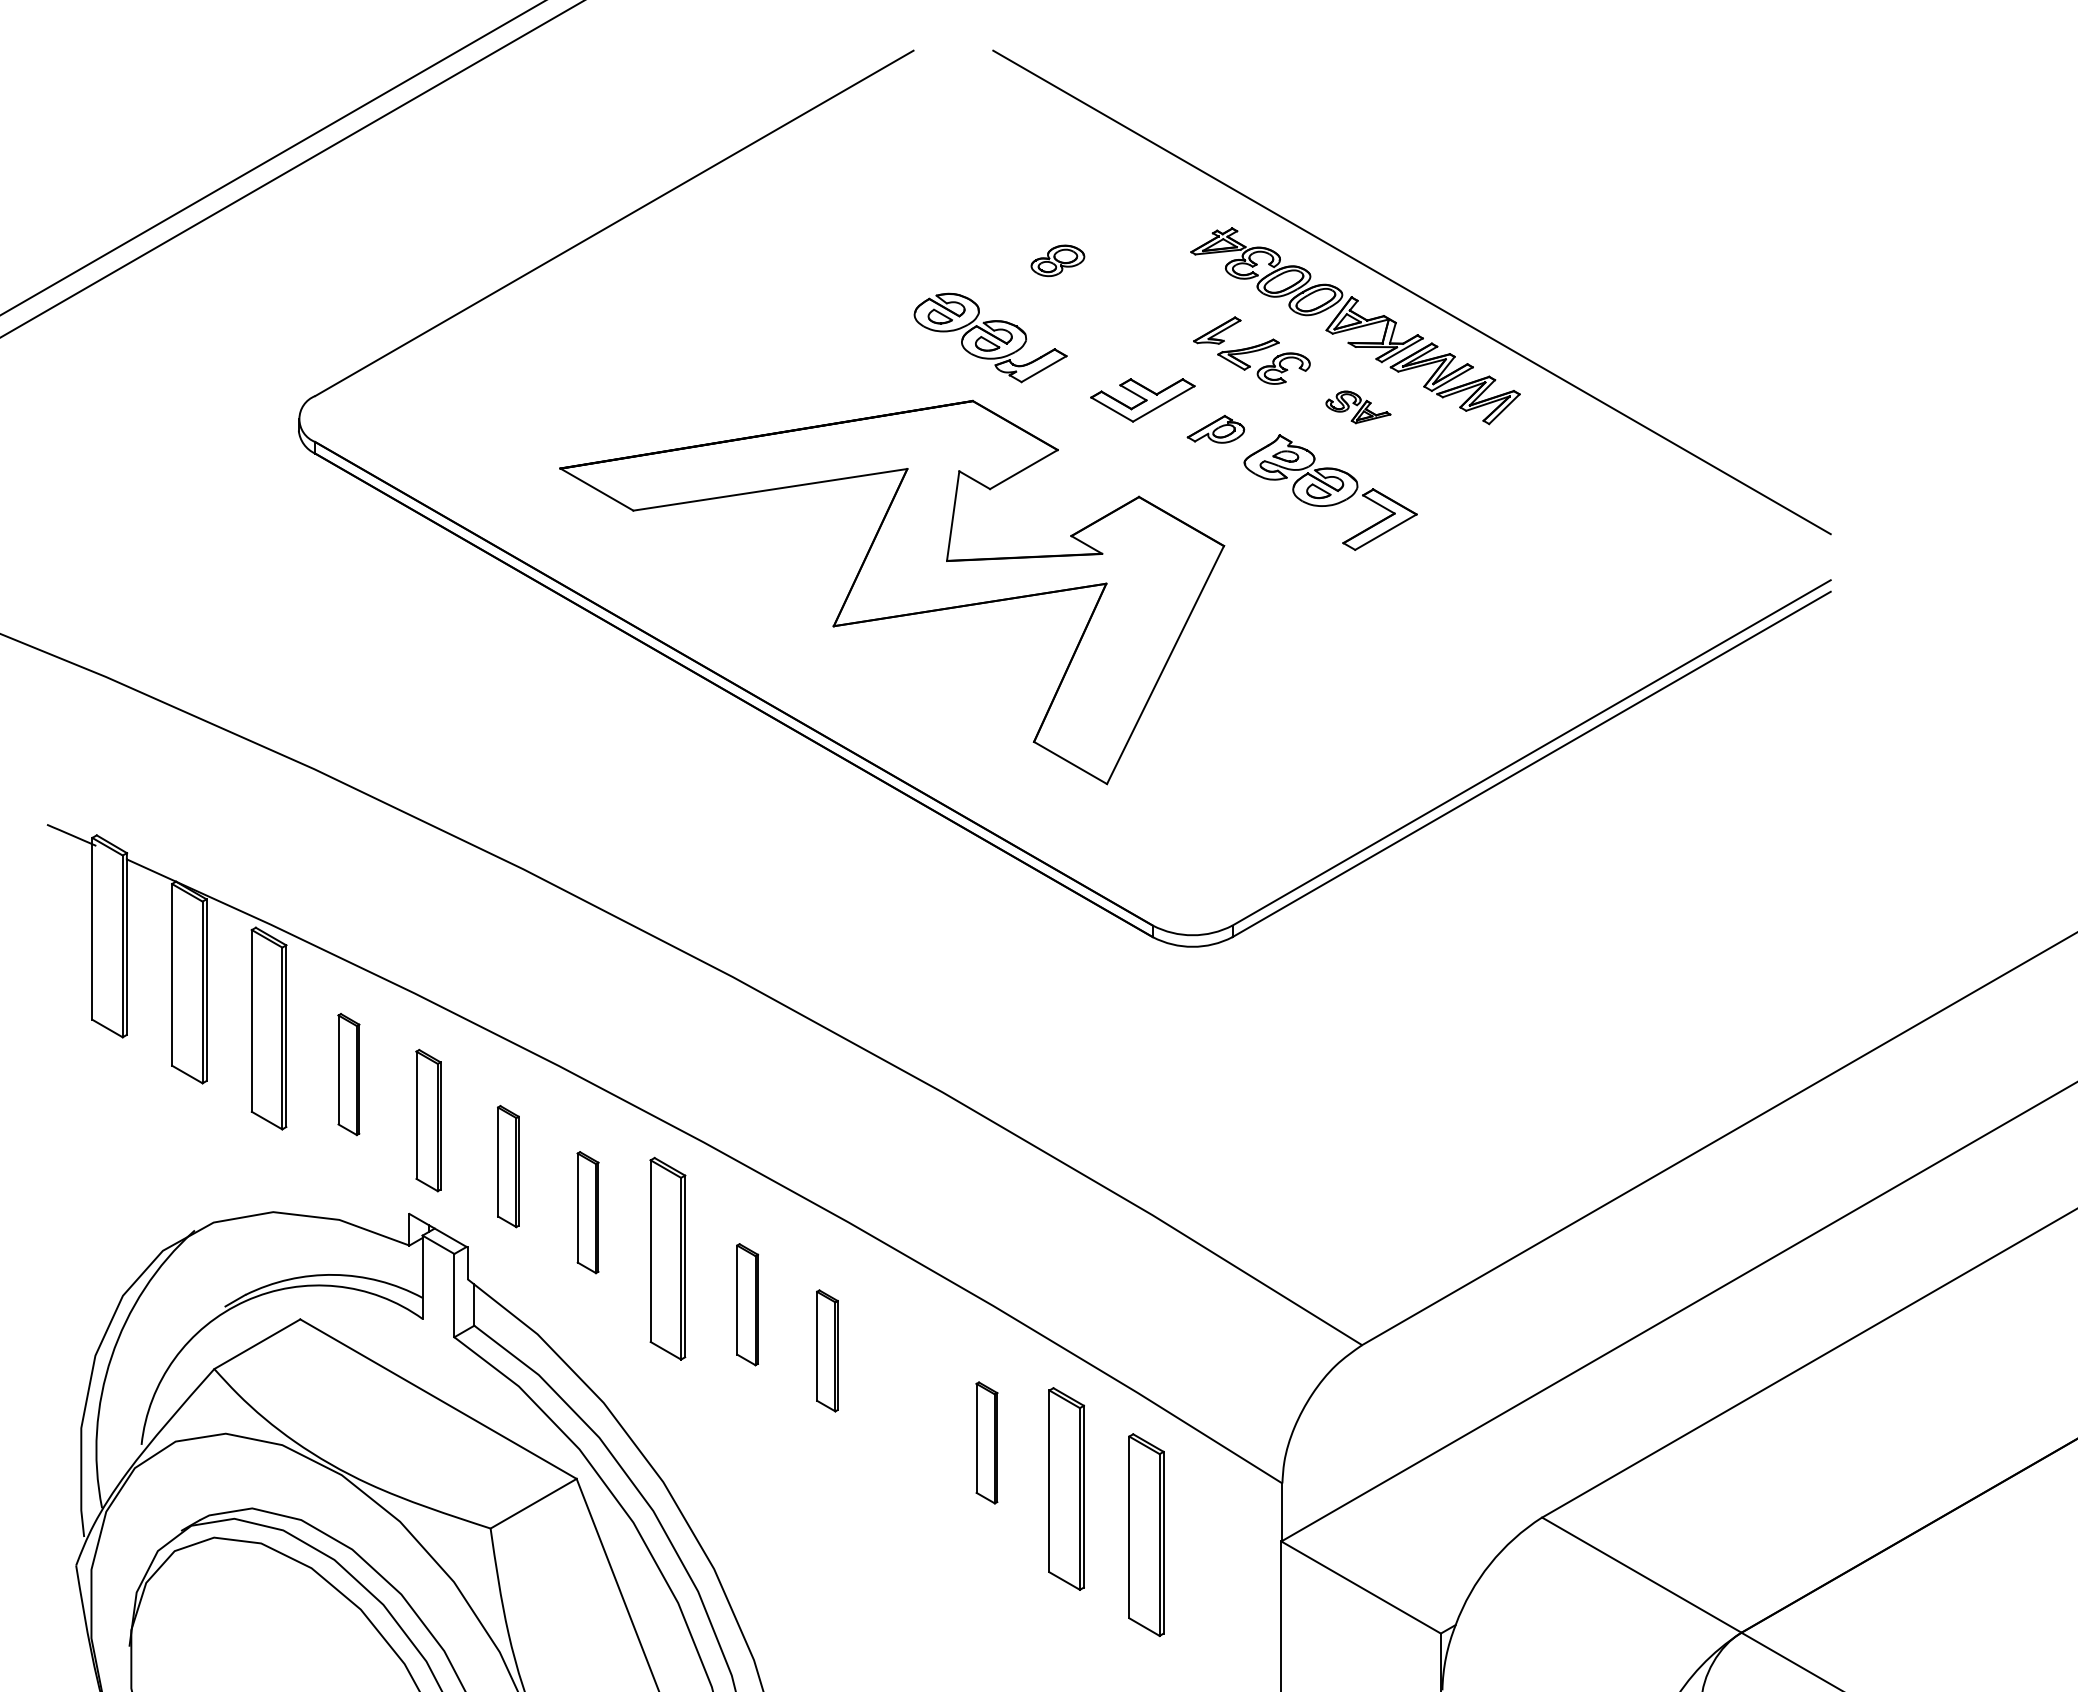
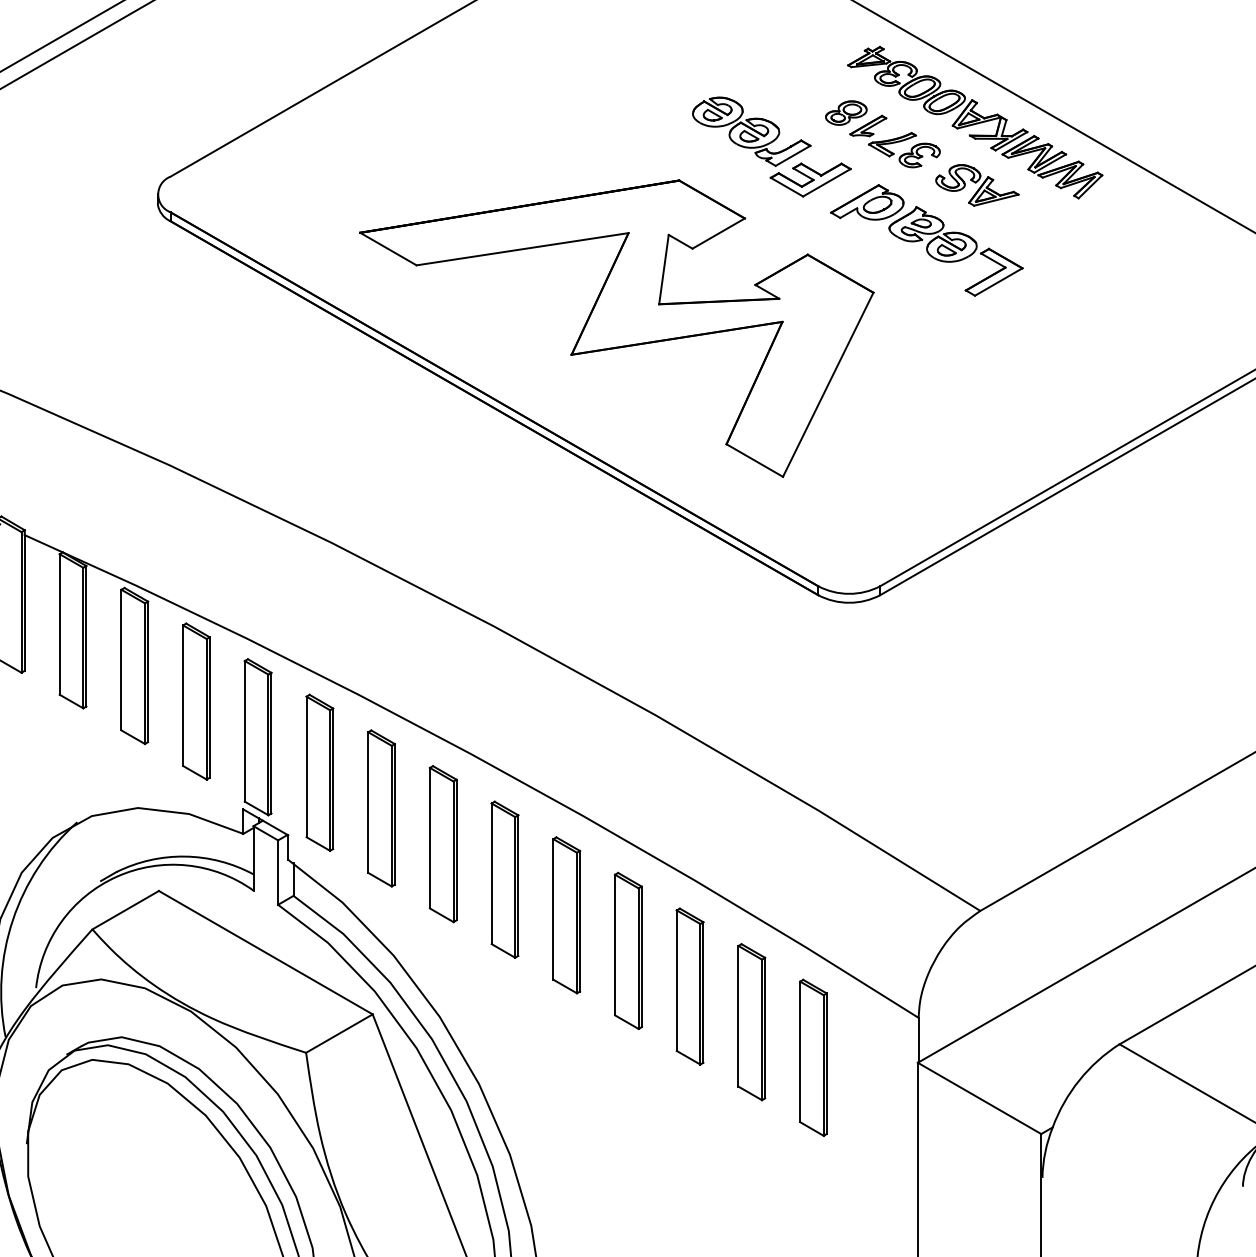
part: (1057, 260) -> (846, 112), moved
part: (990, 337) -> (751, 131), moved
part: (1358, 407) -> (977, 185), size x1.67
part: (1215, 429) -> (866, 202), size x1.67
part: (348, 1074) -> (196, 701), size x1.67
part: (428, 1120) -> (258, 737), size x1.43
part: (508, 1166) -> (319, 772), size x1.67
part: (587, 1212) -> (381, 808), size x1.67
part: (747, 1304) -> (504, 879), size x1.67
part: (827, 1350) -> (566, 915), size x1.67
part: (906, 1396) -> (627, 950), added
part: (986, 1442) -> (689, 986), size x1.67

